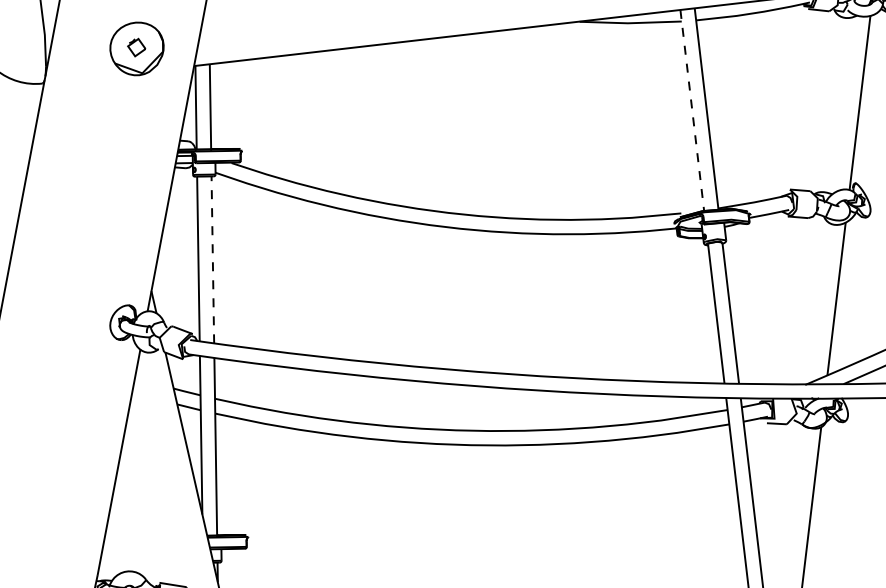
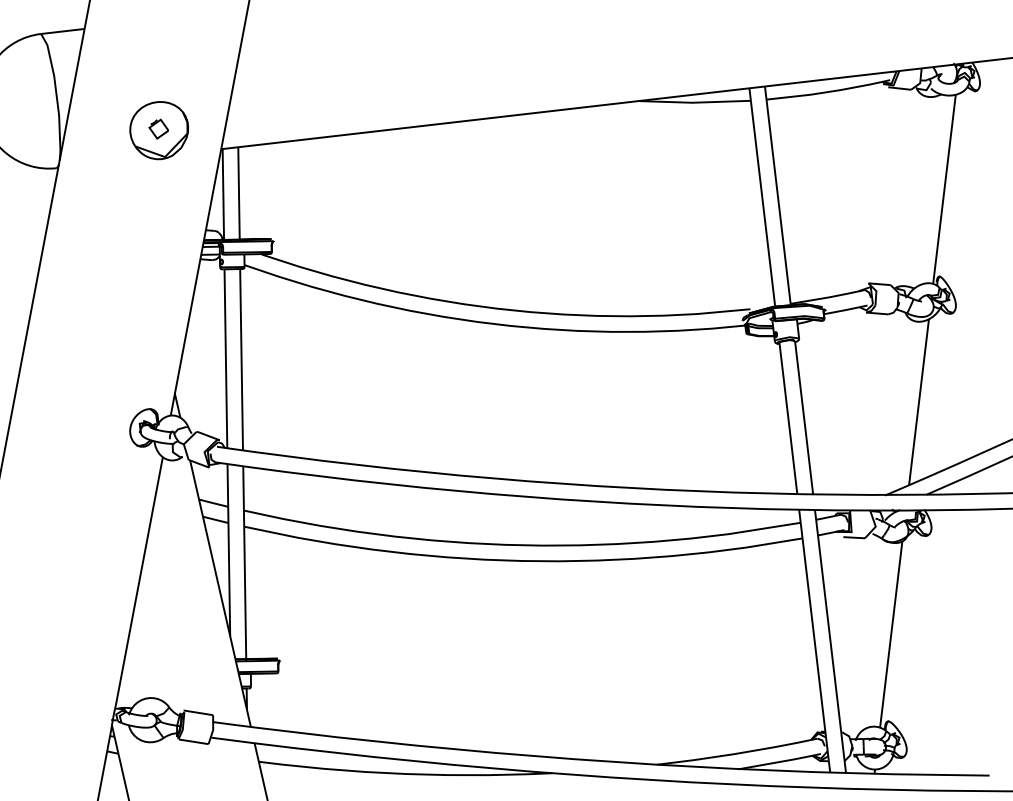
line: (692, 110) -> (762, 197), dashed -> solid
line: (212, 259) -> (241, 359), dashed -> solid

